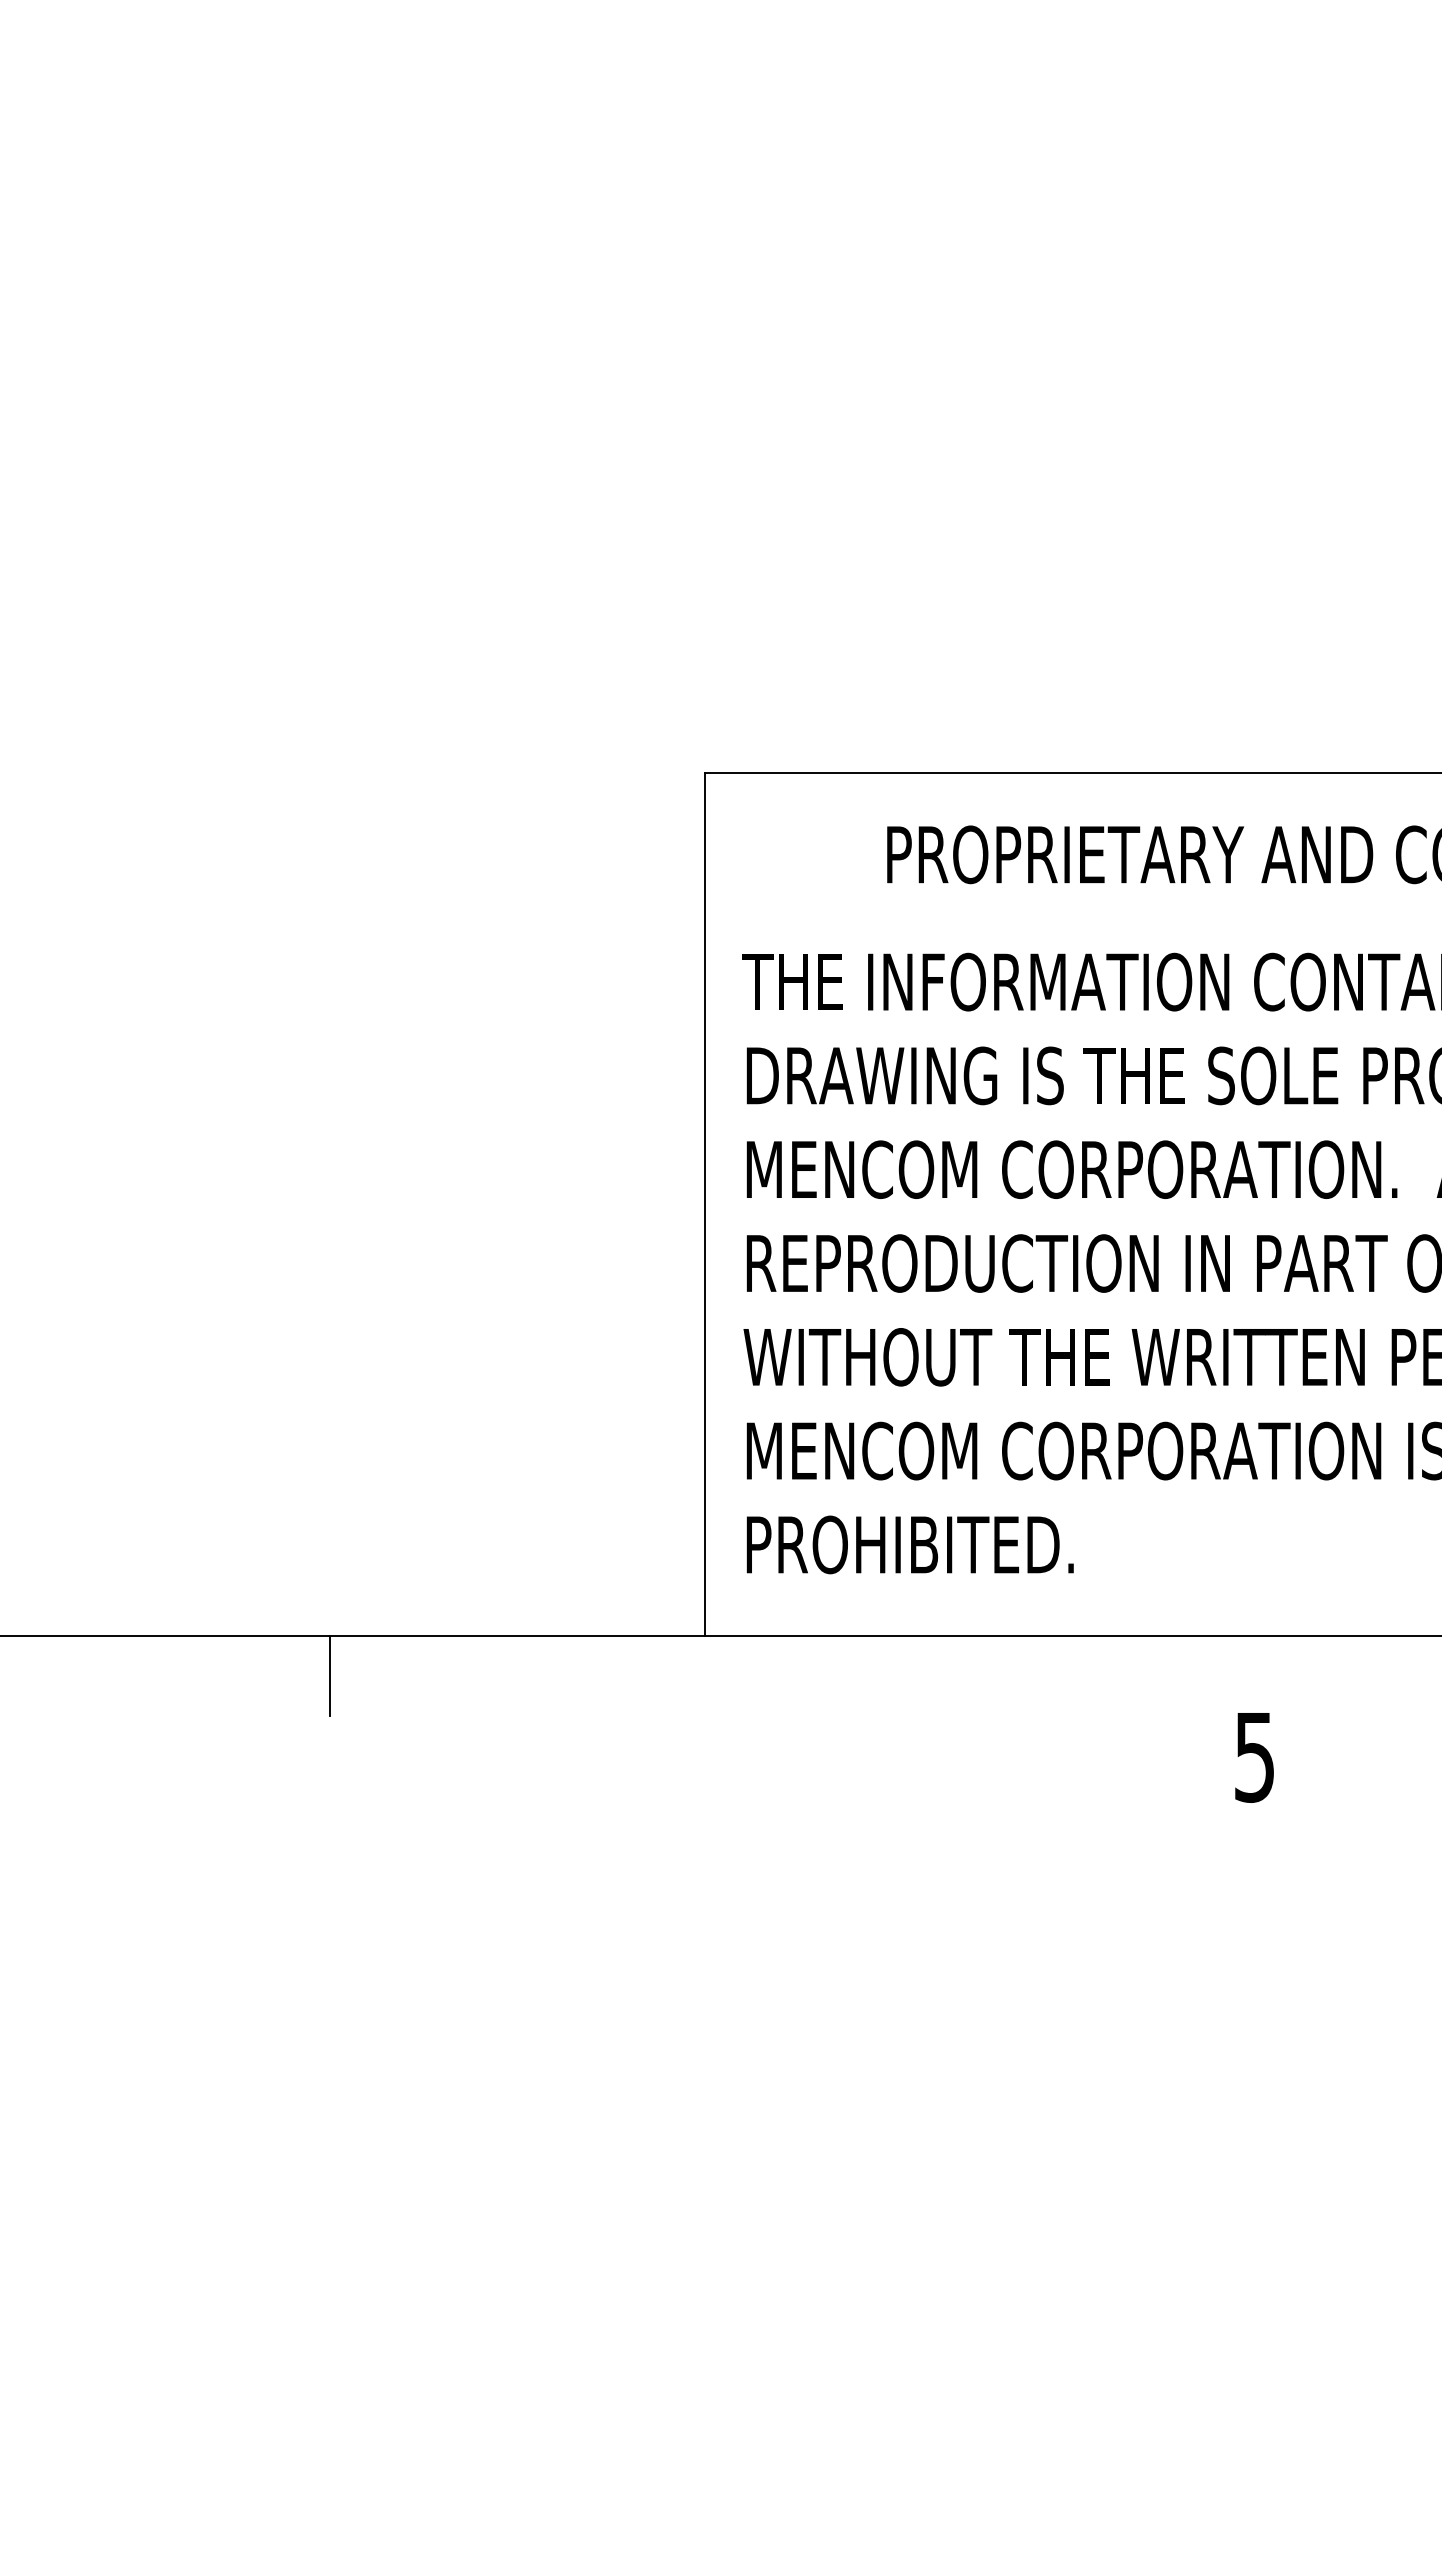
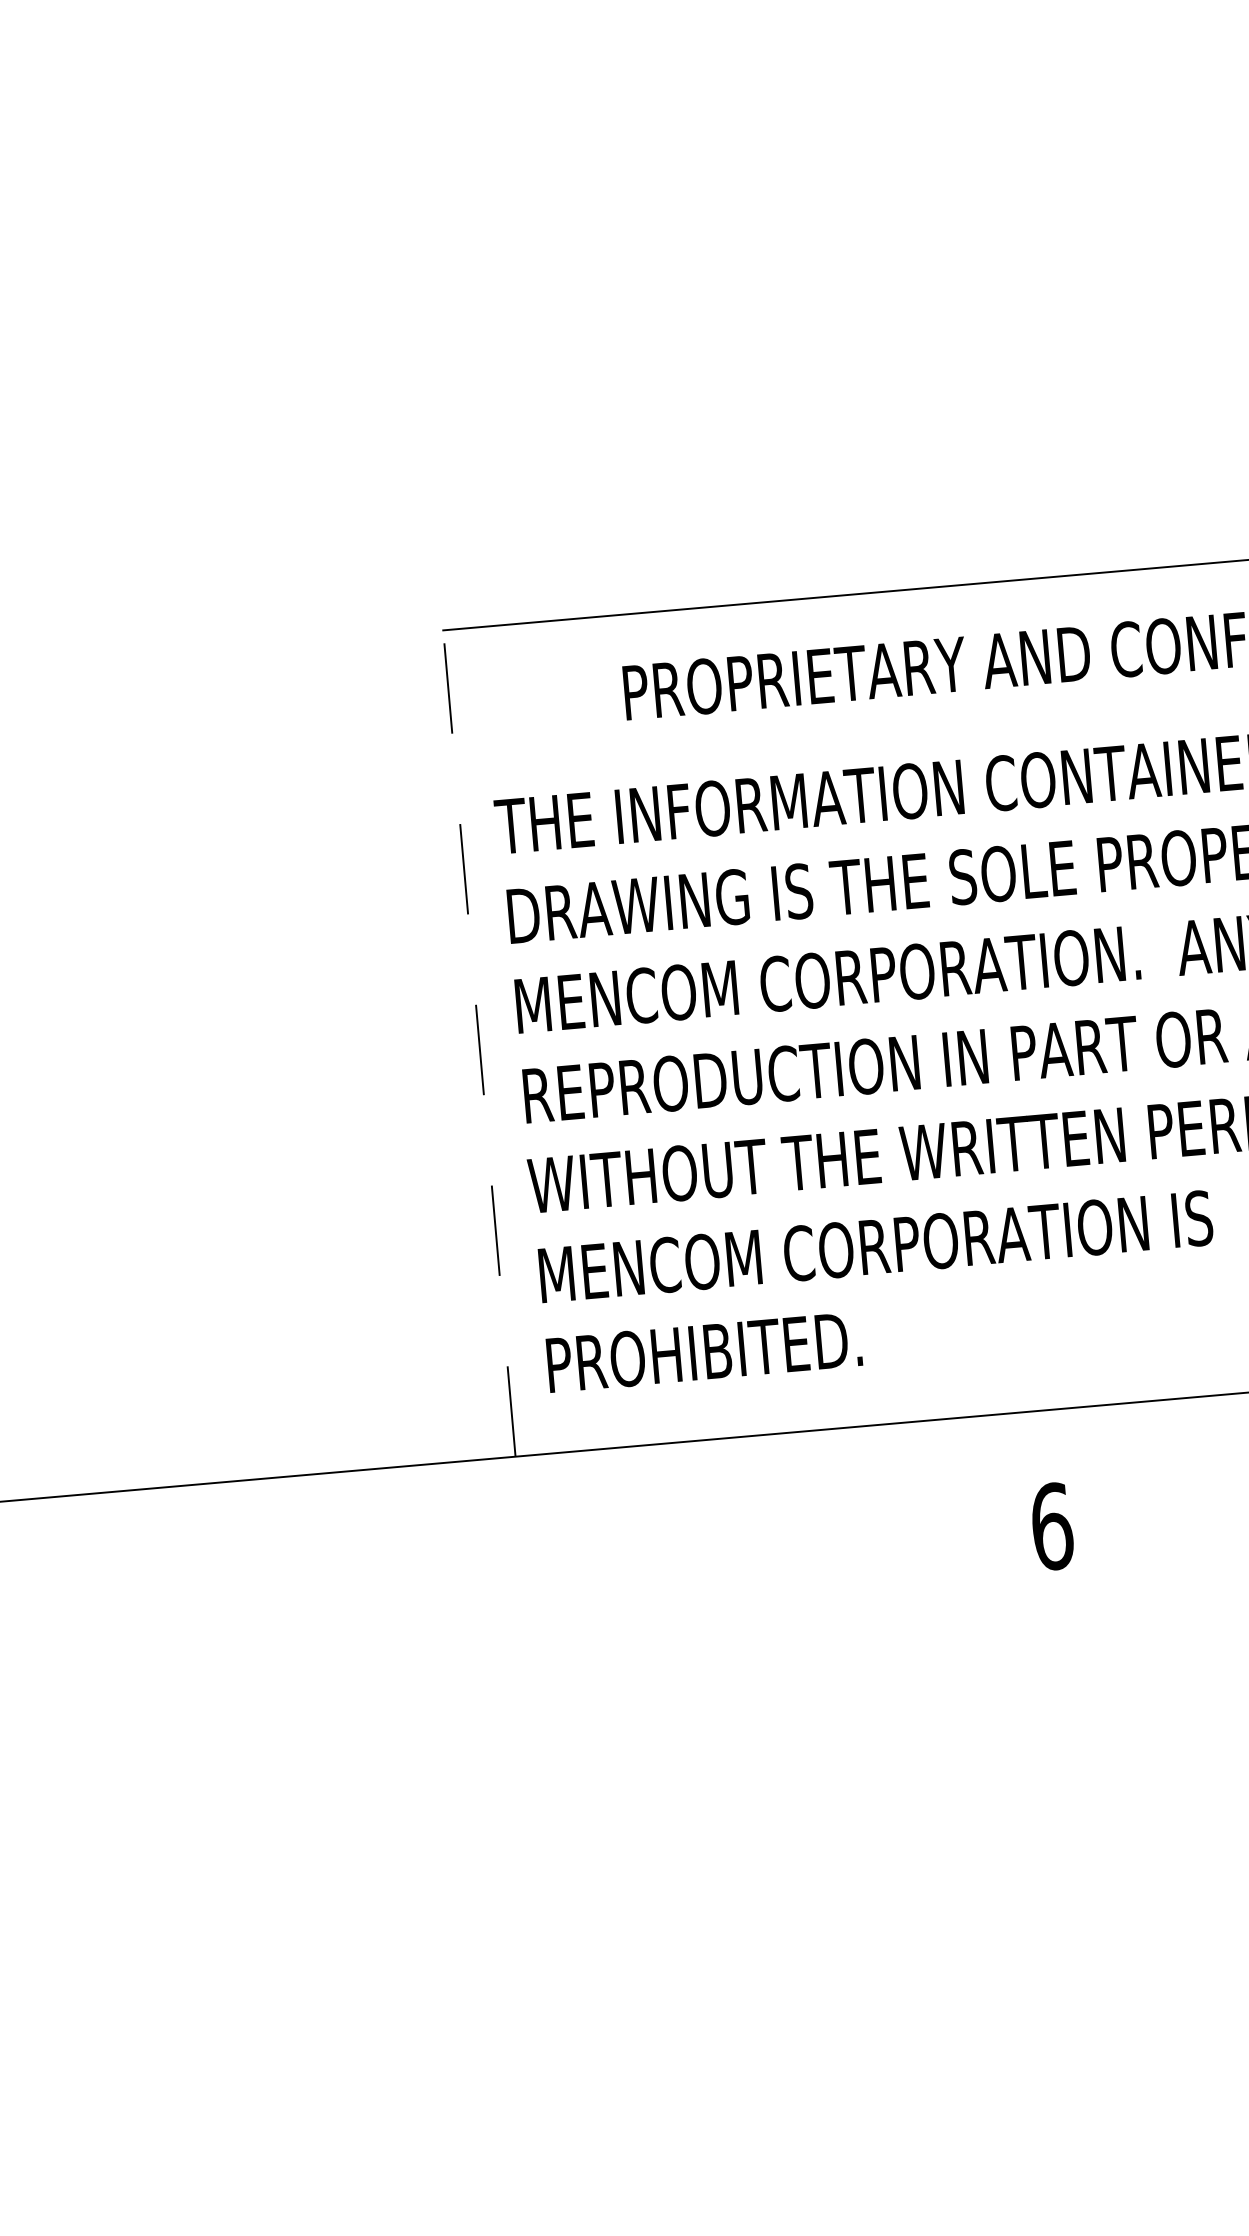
line: (705, 1204) -> (479, 1043), solid -> dashed
line: (329, 1676) -> (159, 1526), removed
text: (1254, 1756) -> (1051, 1526), 5 -> 6

